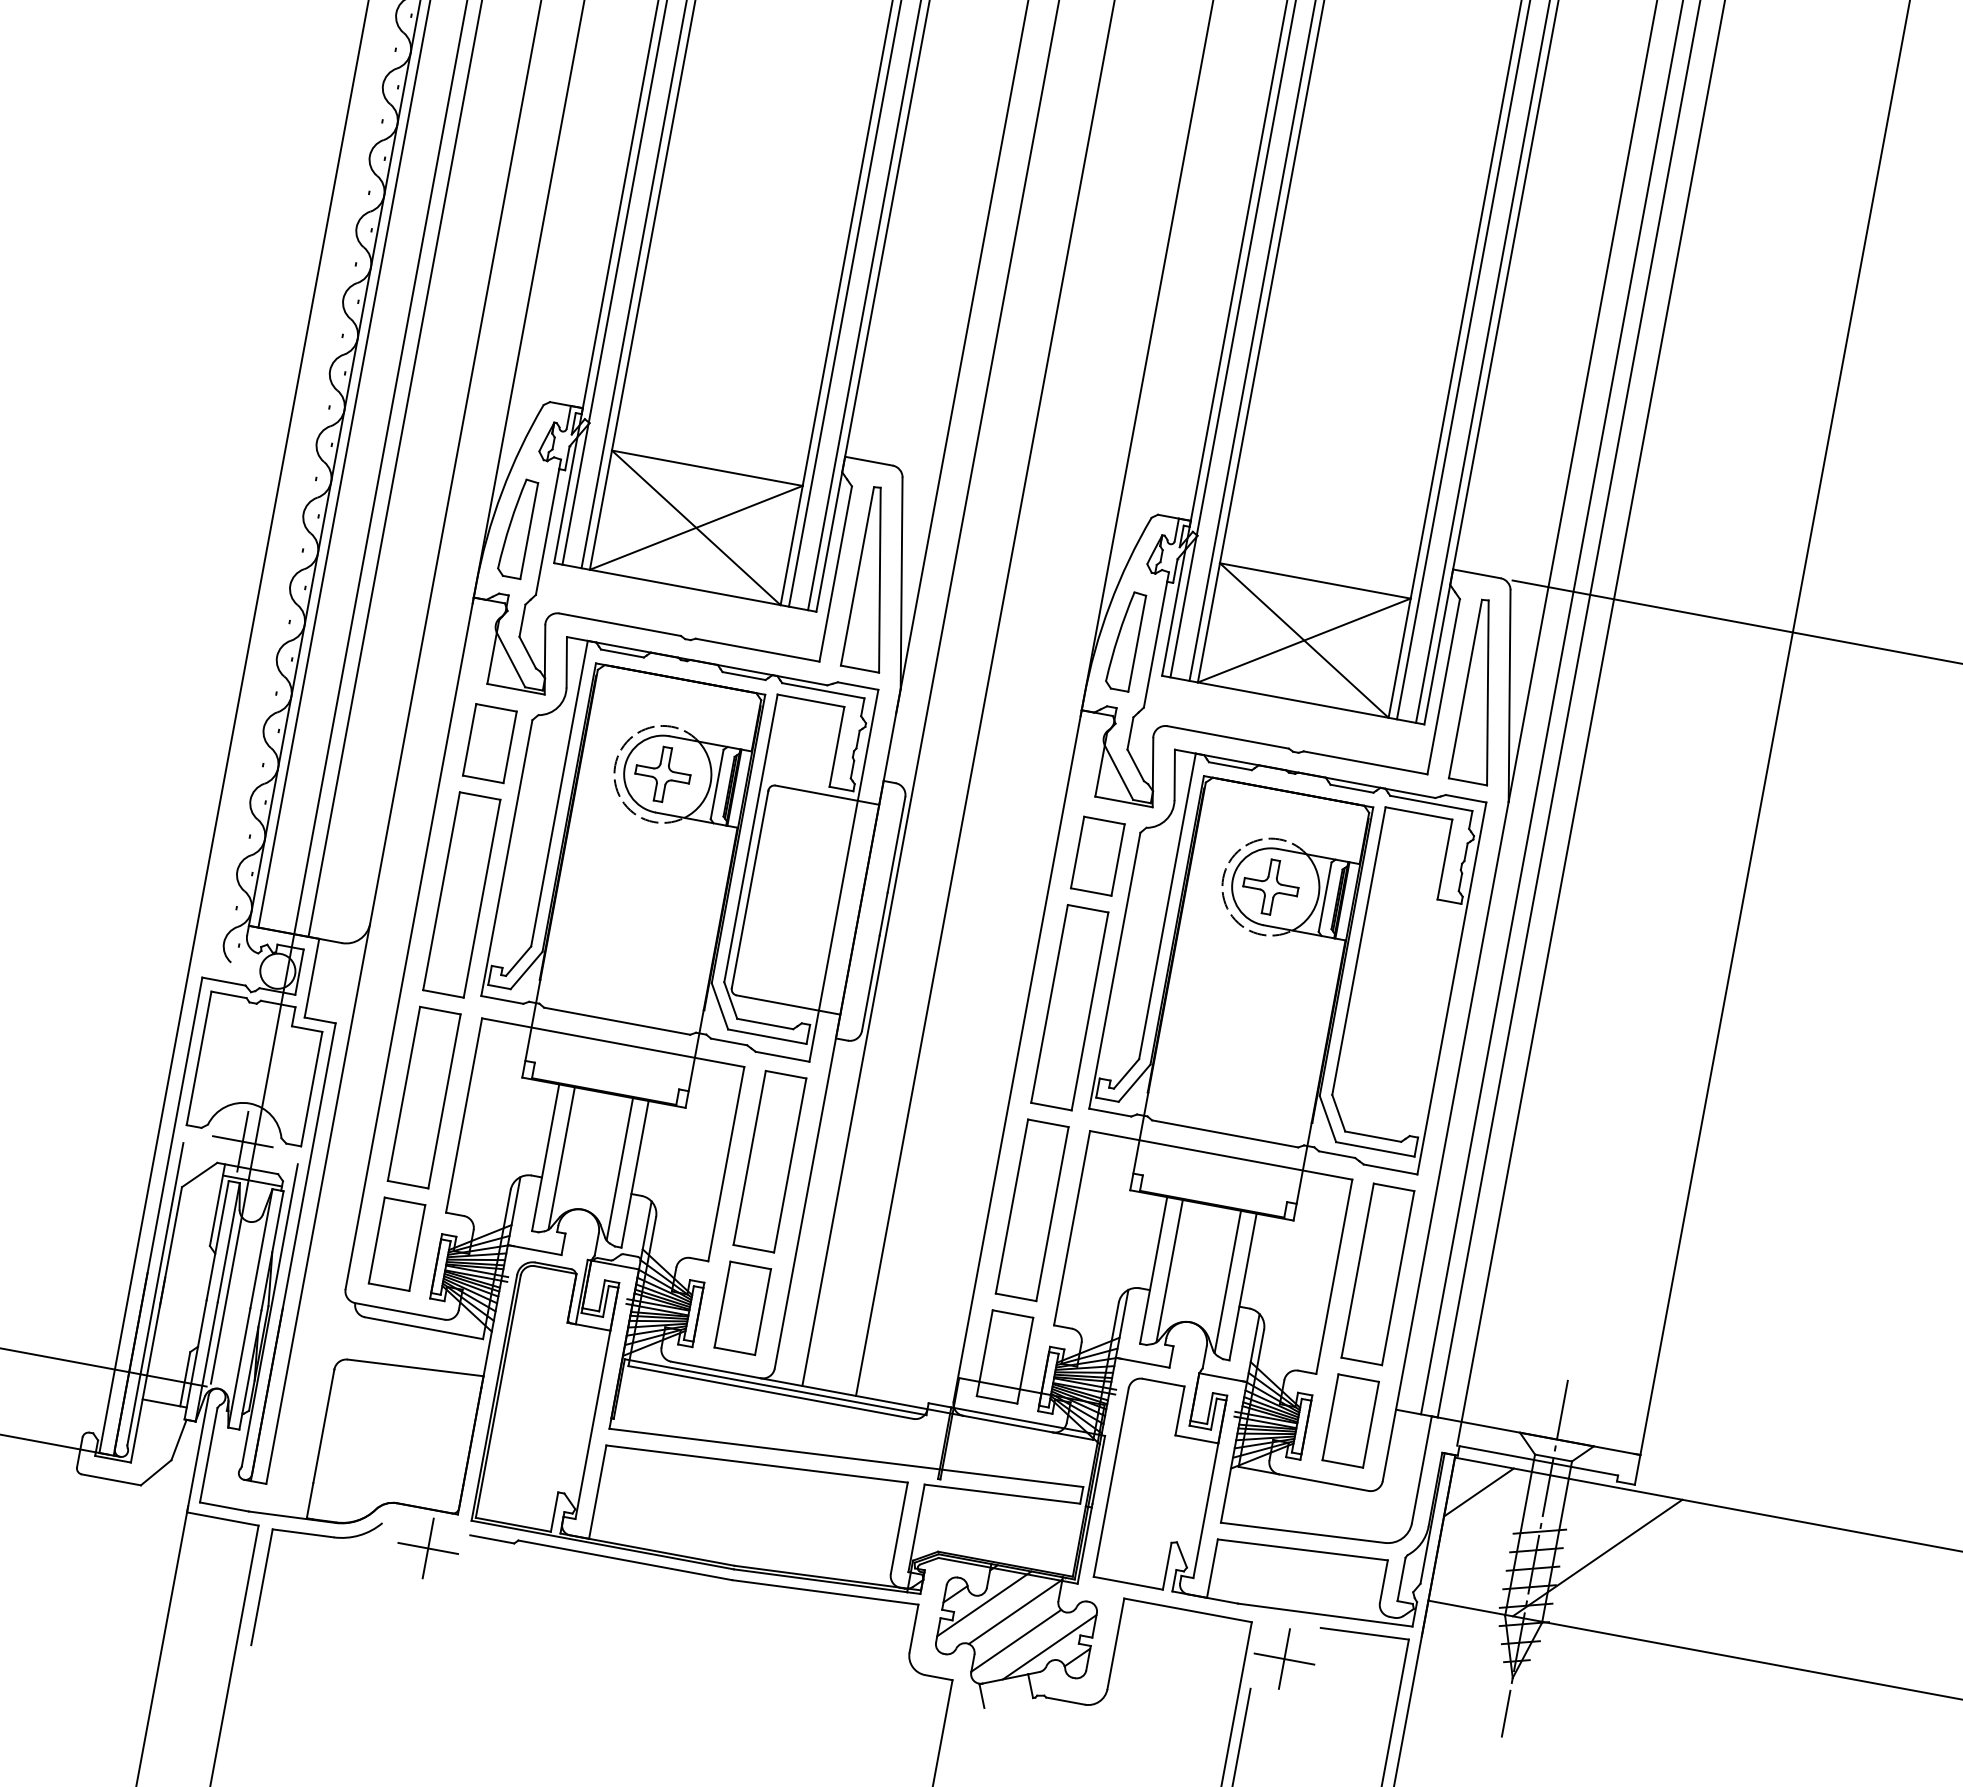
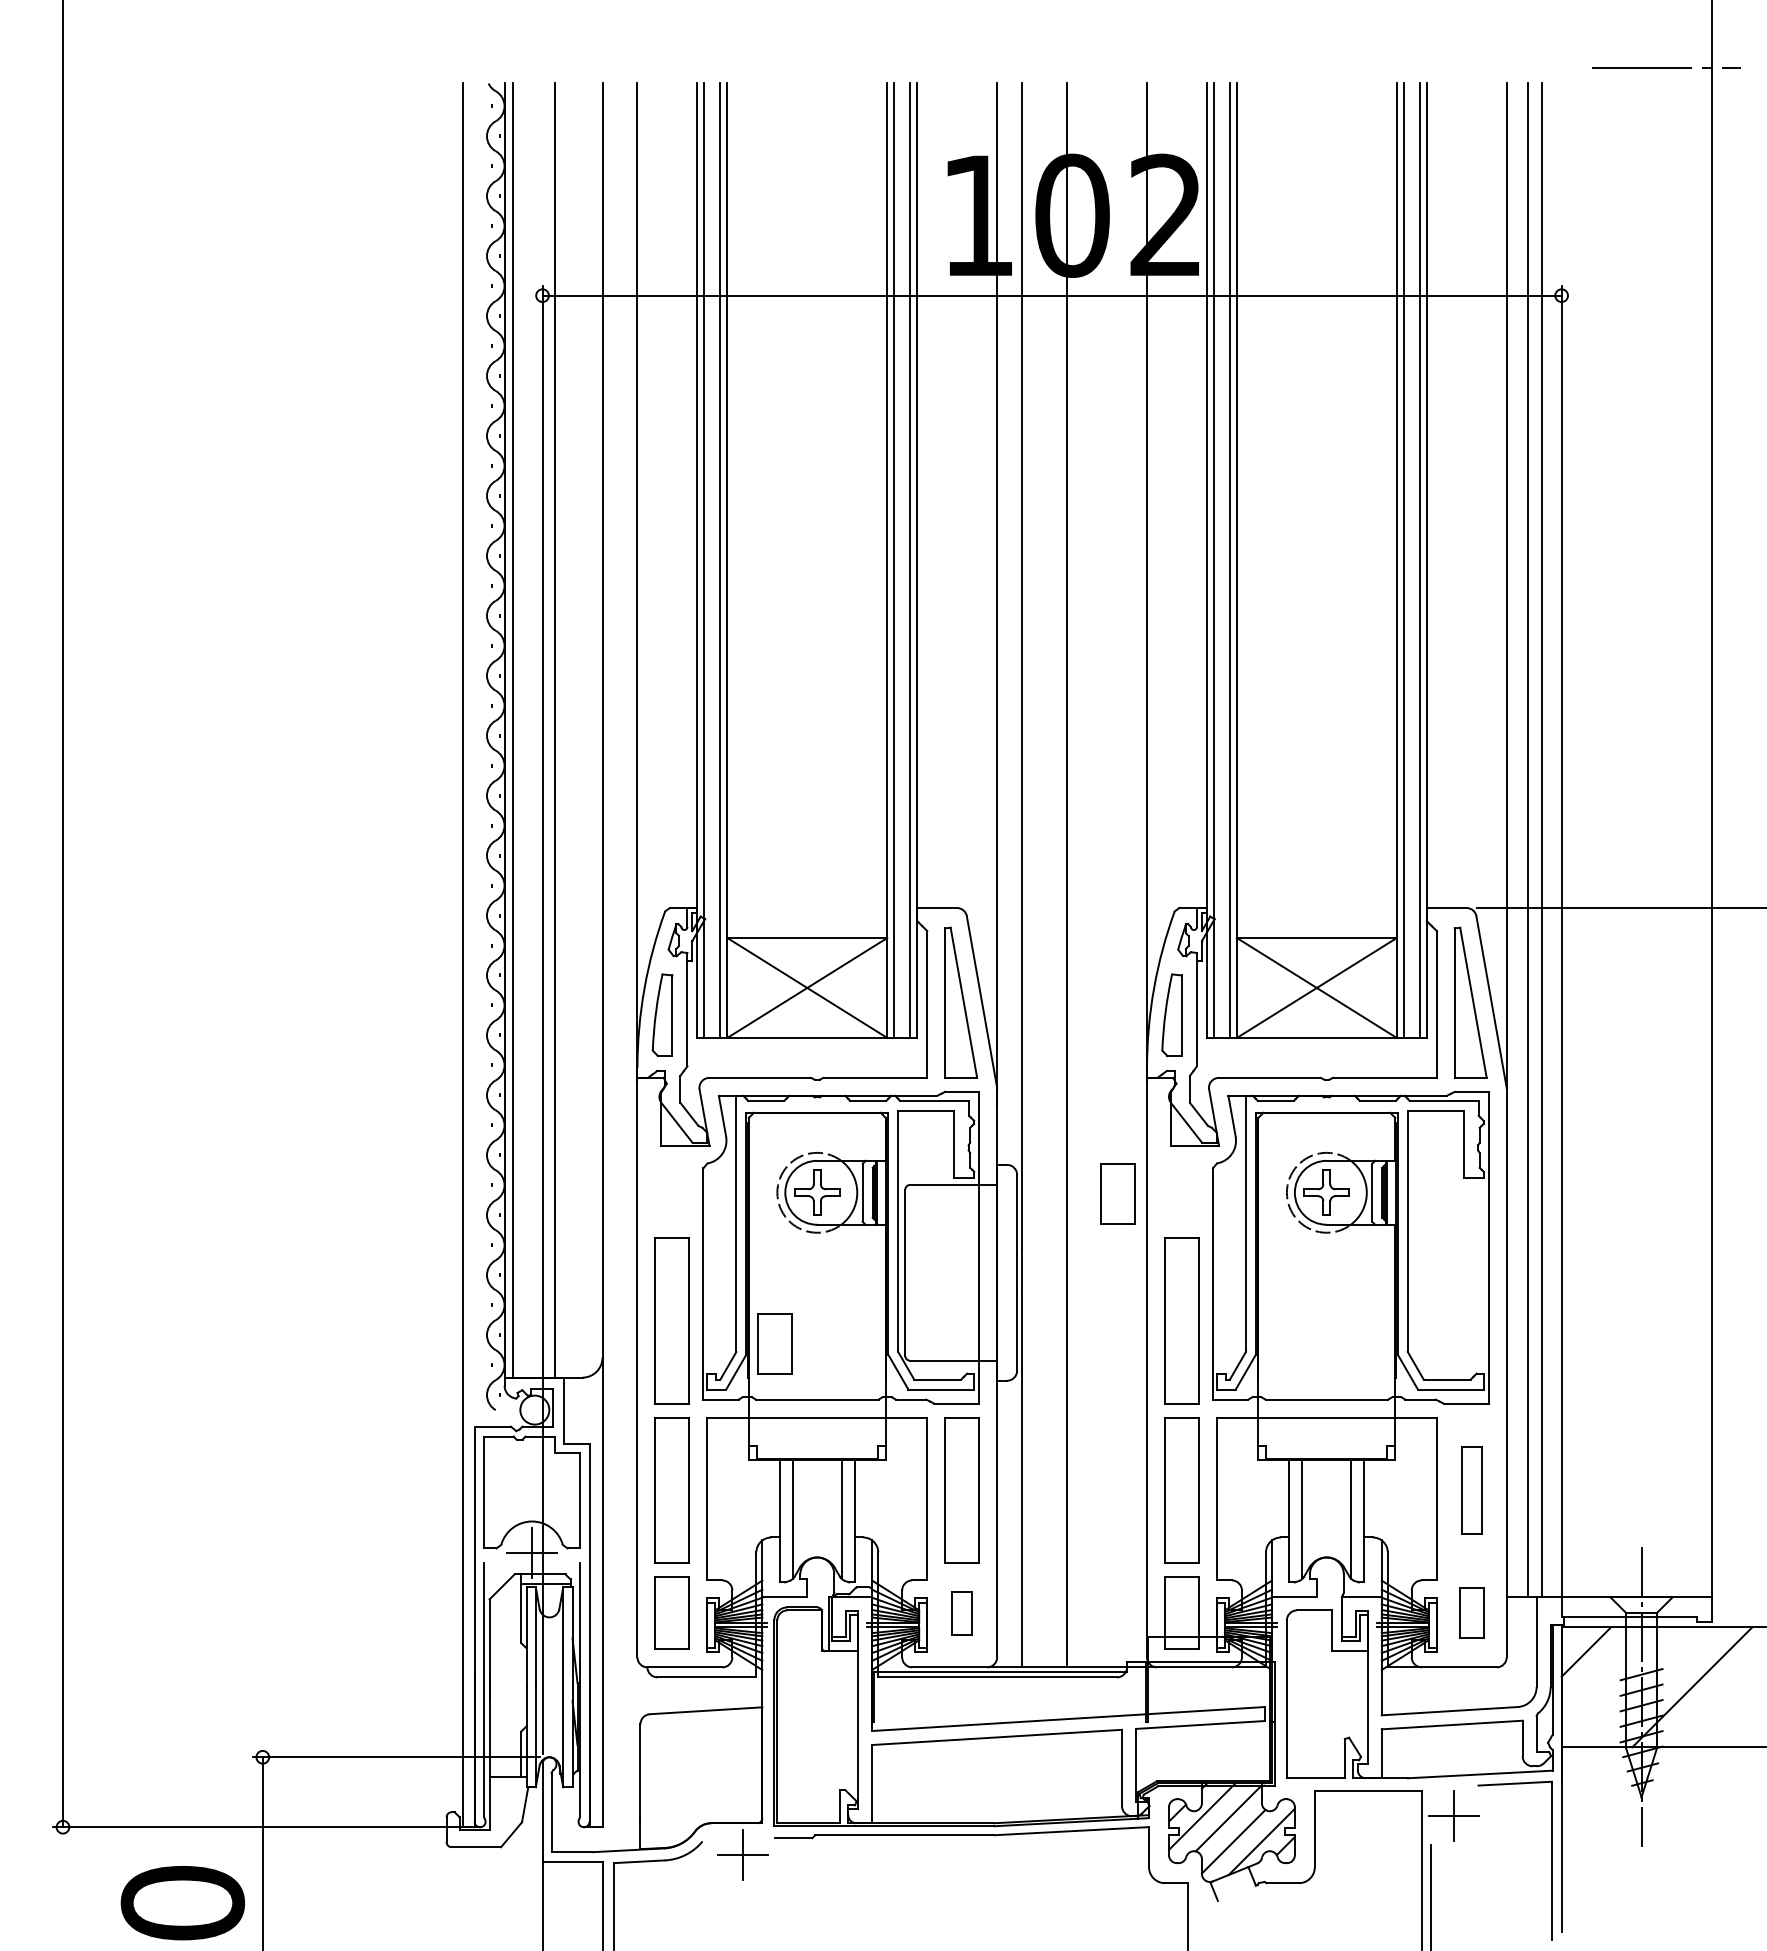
part: (488, 743) -> (774, 1343), moved
part: (1097, 855) -> (1117, 1193), moved
part: (1377, 1274) -> (1471, 1490), size x0.6
part: (742, 1307) -> (961, 1612), size x0.6
part: (1350, 1419) -> (1471, 1612), size x0.7

